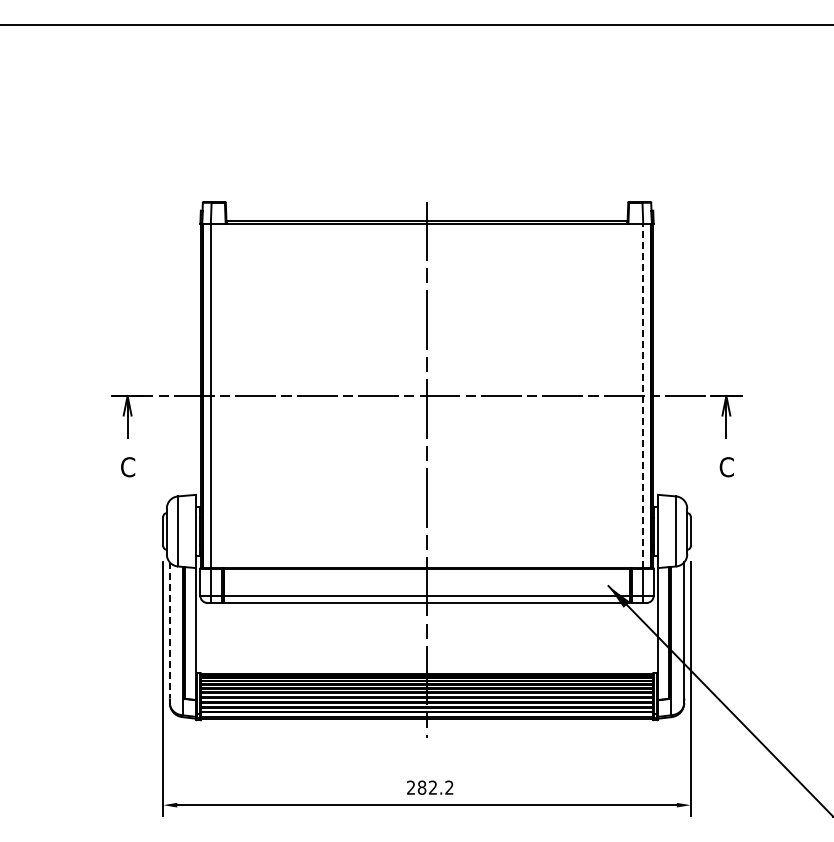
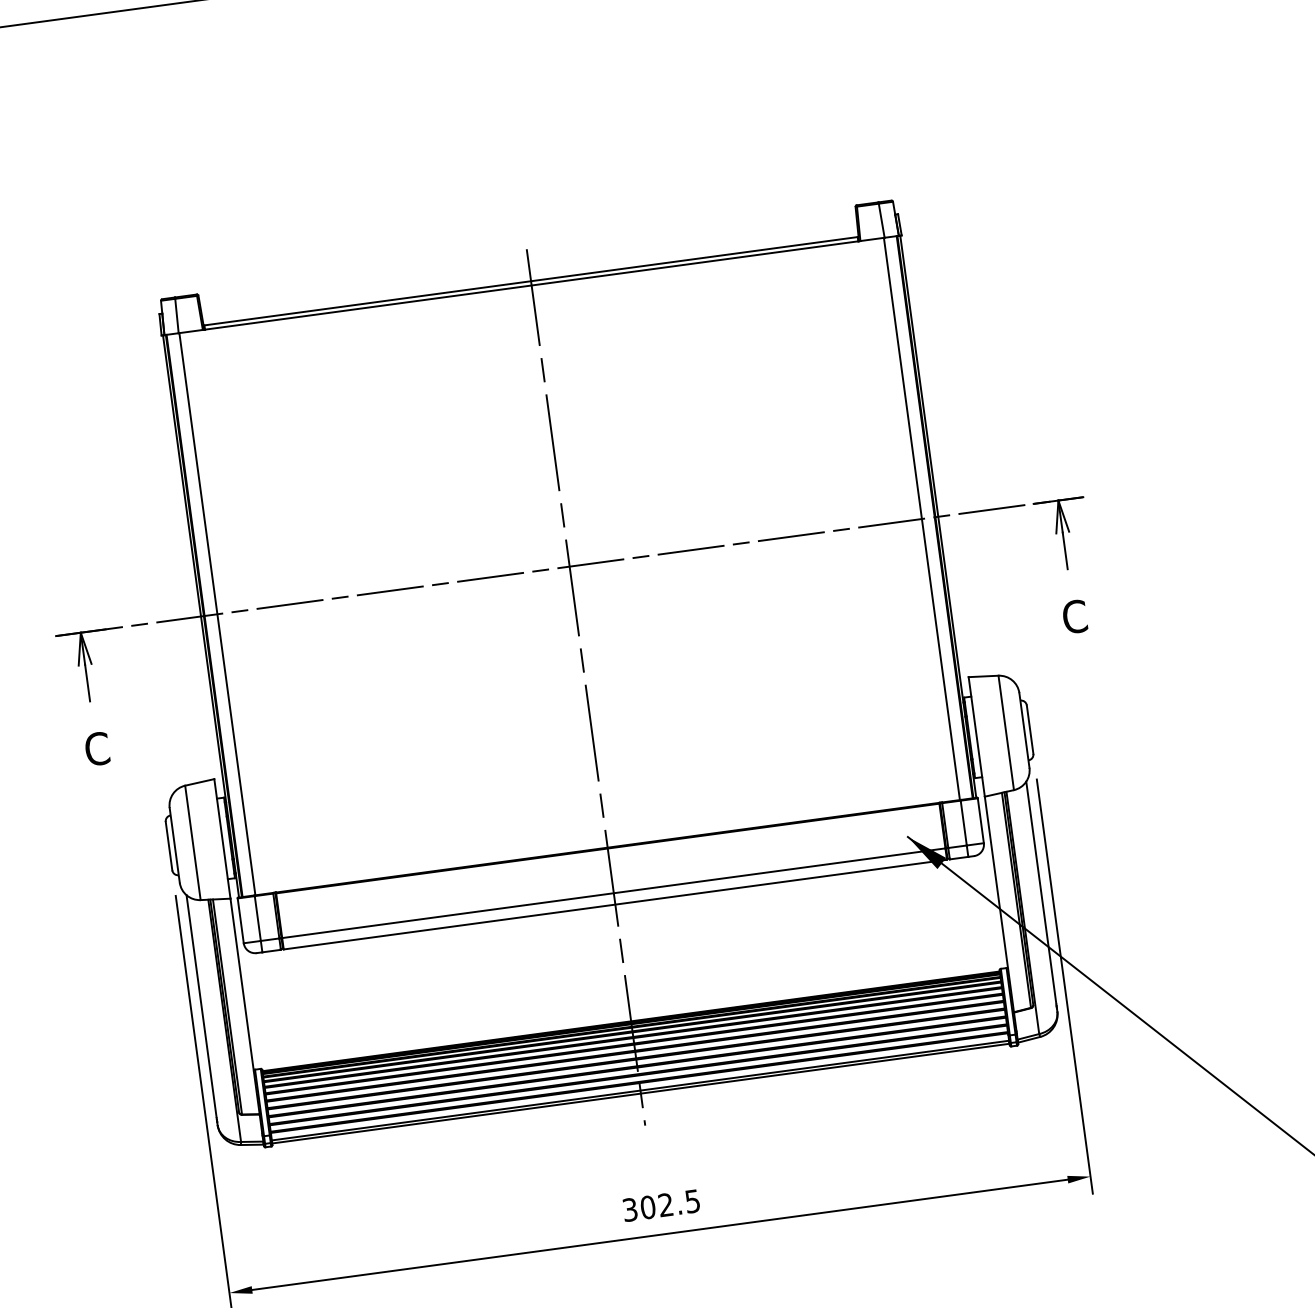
line: (642, 395) -> (921, 518), dashed -> solid
line: (169, 630) -> (200, 1006), dashed -> solid
text: (430, 787) -> (661, 1205), 282.2 -> 302.5

